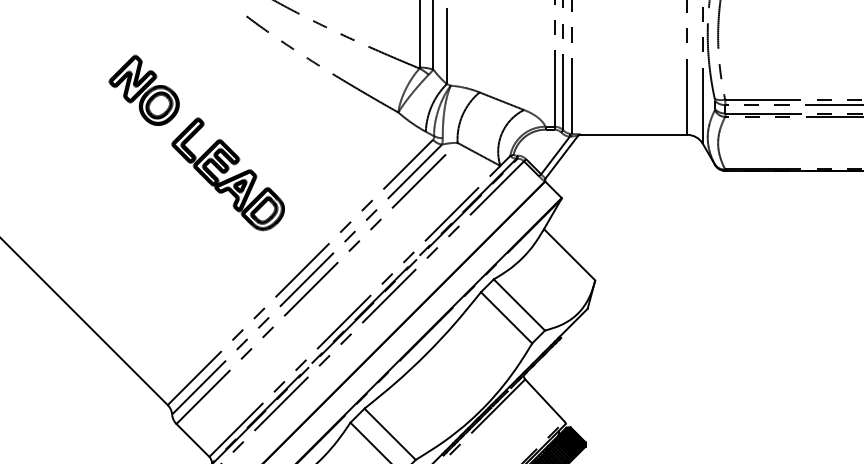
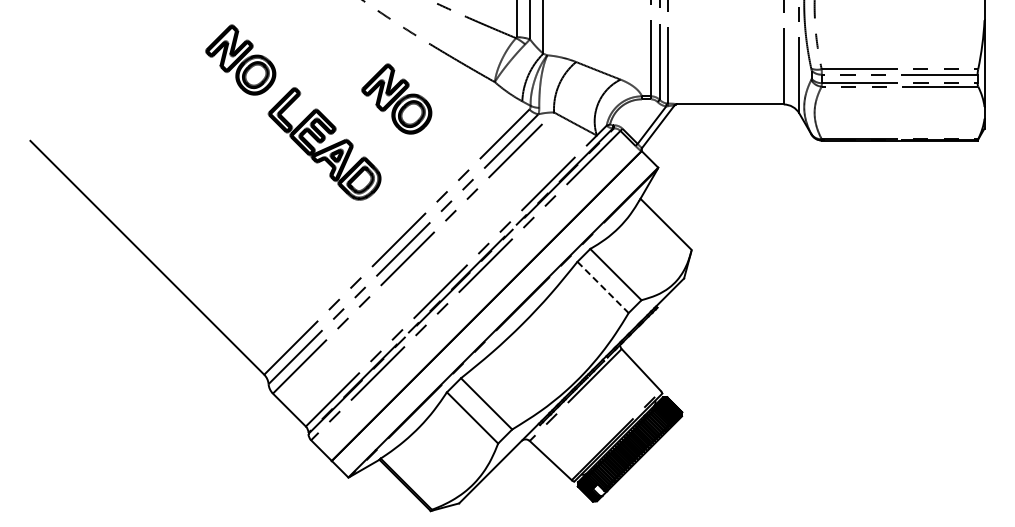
part: (300, 128) -> (396, 98), added
line: (507, 317) -> (603, 287), solid -> dashed

